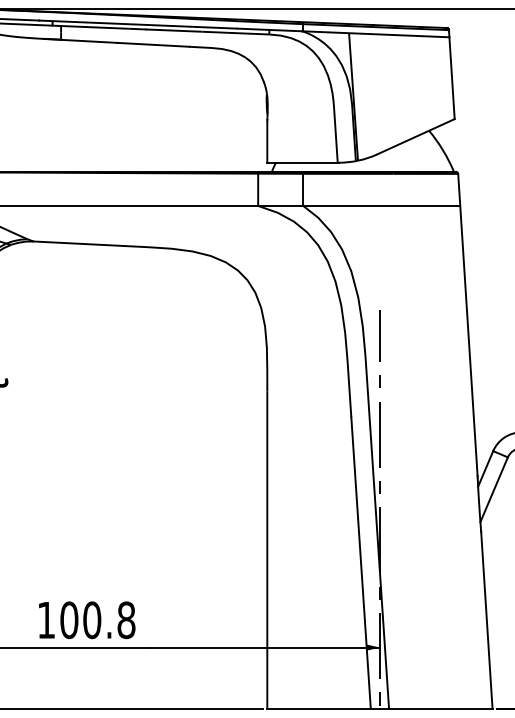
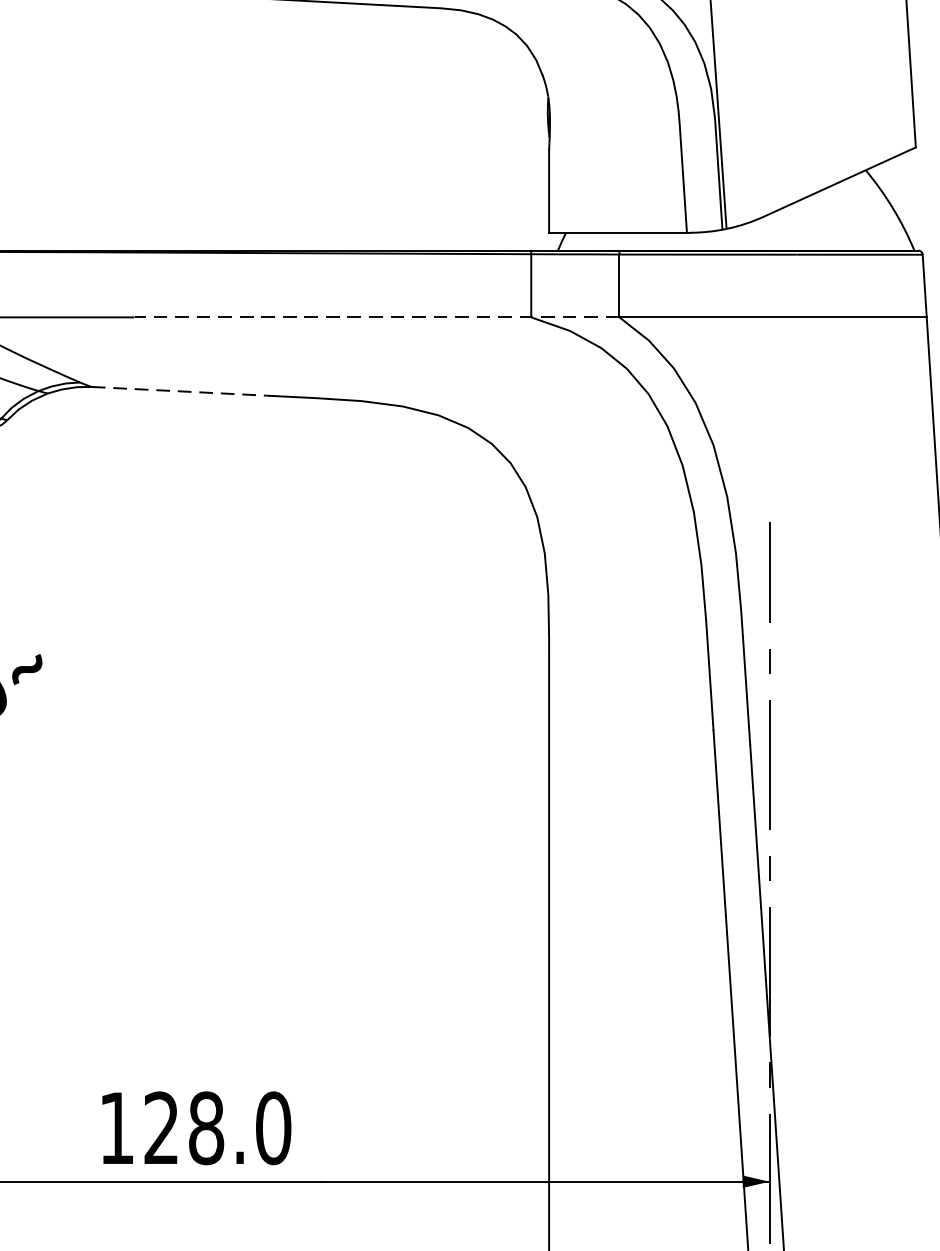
line: (179, 205) -> (377, 316), solid -> dashed
line: (78, 243) -> (179, 390), solid -> dashed
text: (97, 620) -> (216, 1128), 100.8 -> 128.0

